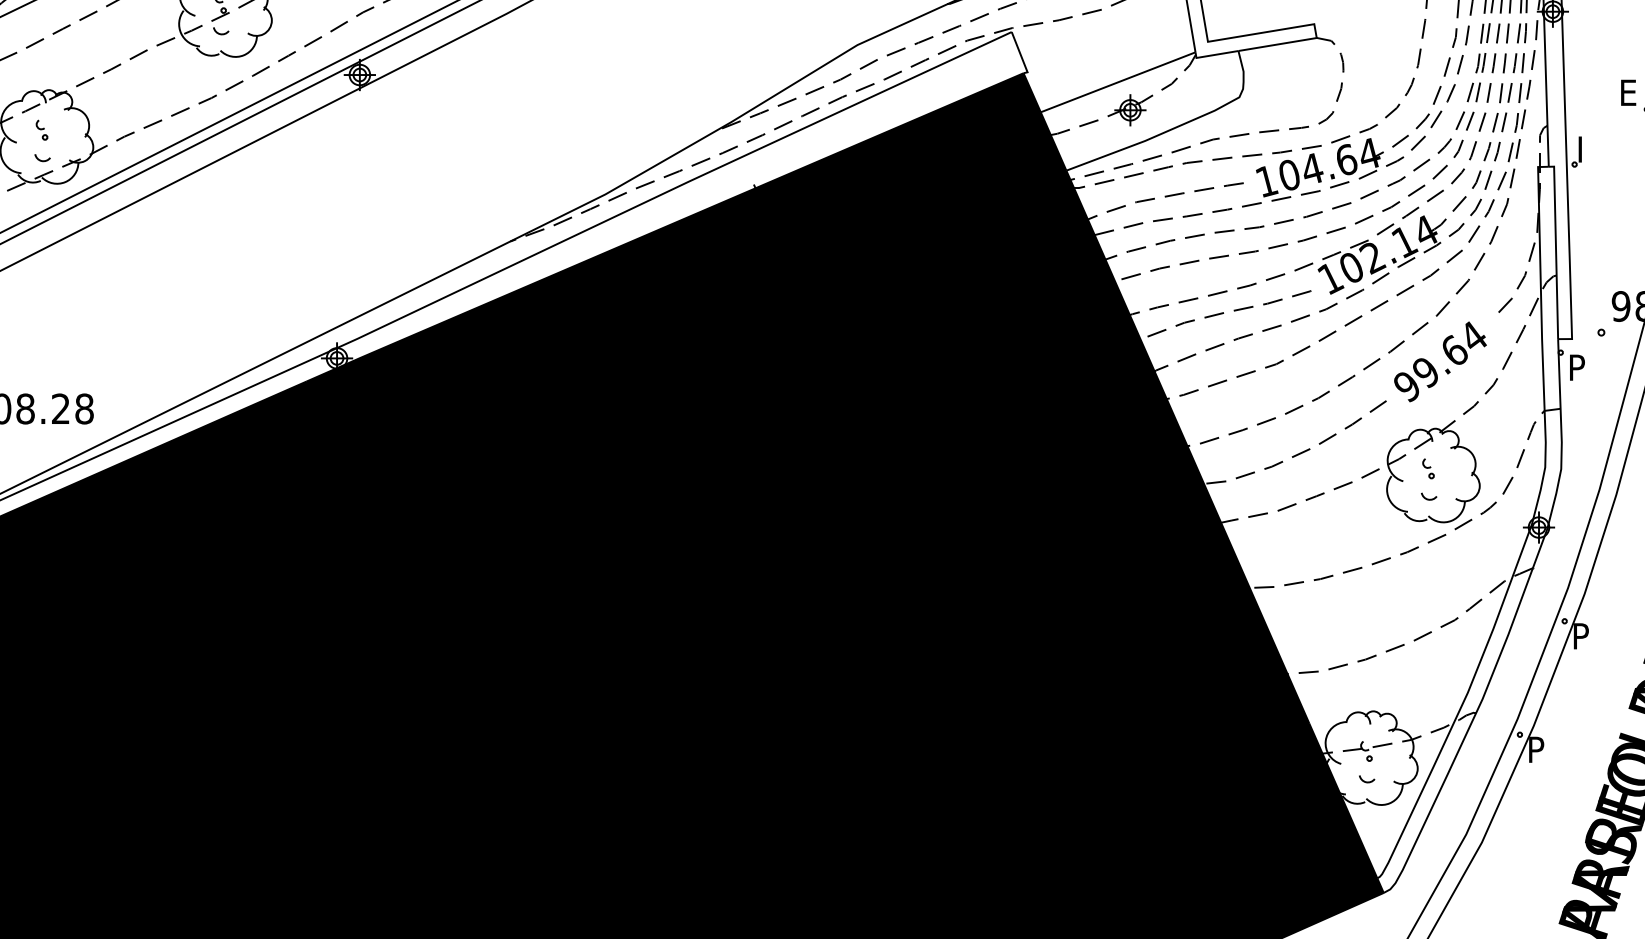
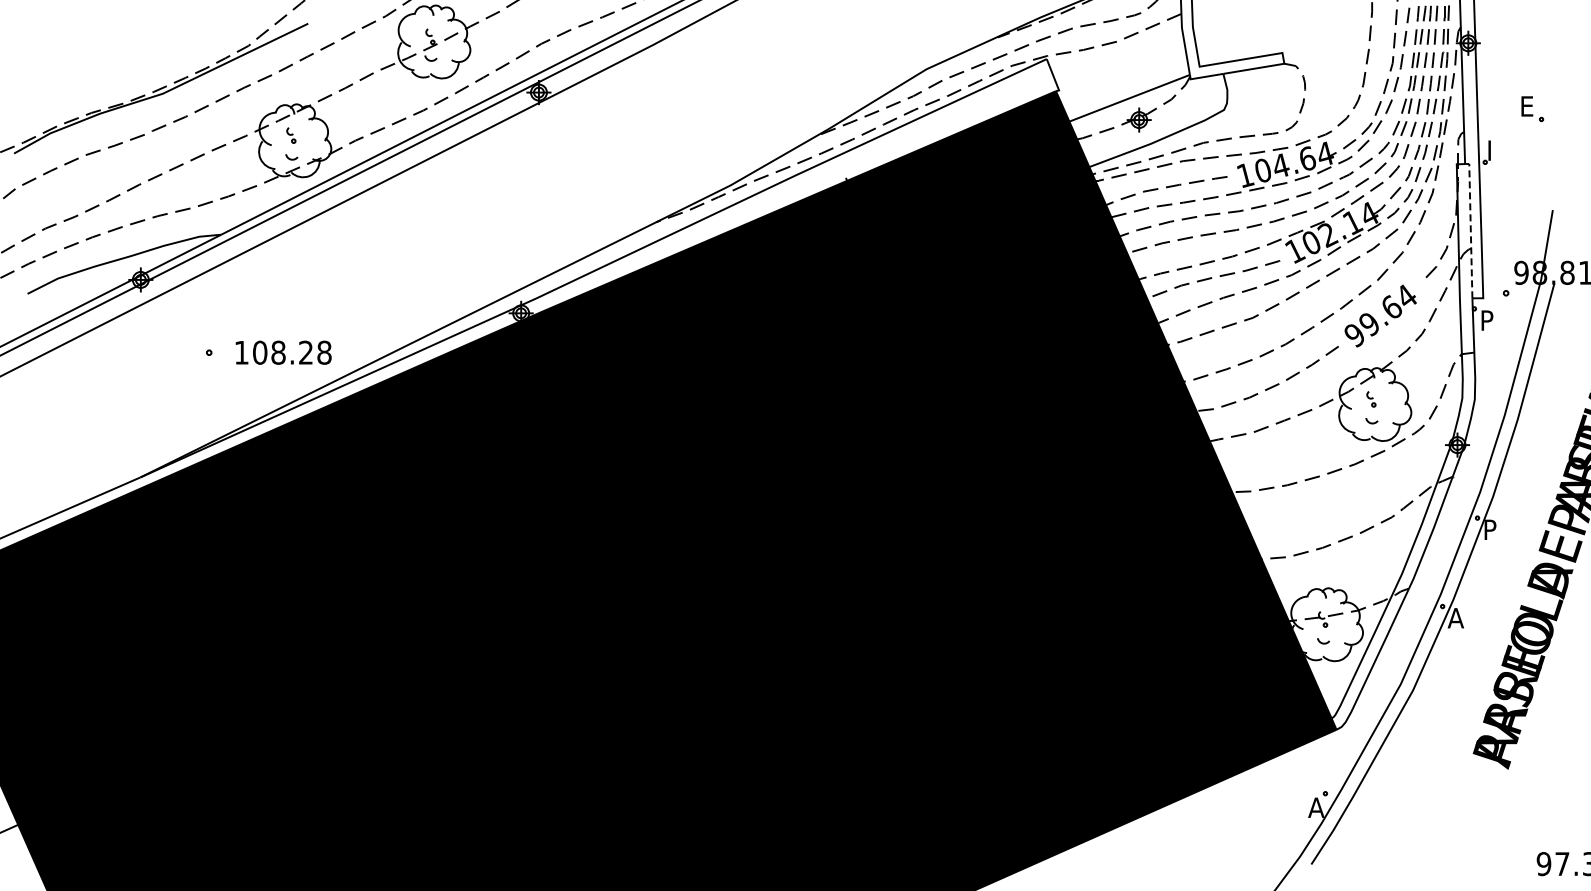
line: (1555, 248) -> (1470, 227), solid -> dashed
text: (1536, 750) -> (1455, 618), P -> A

